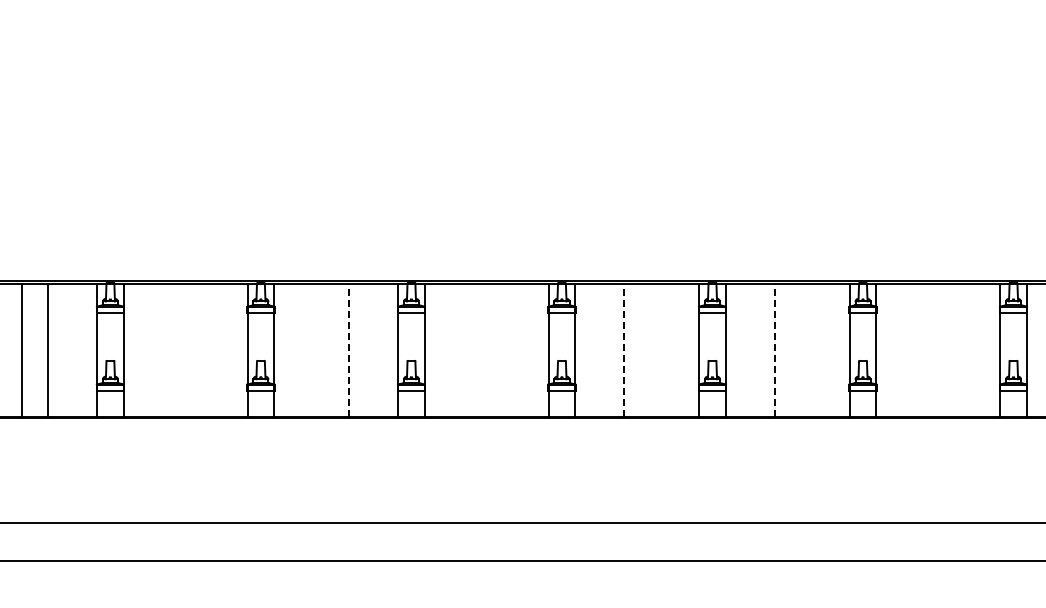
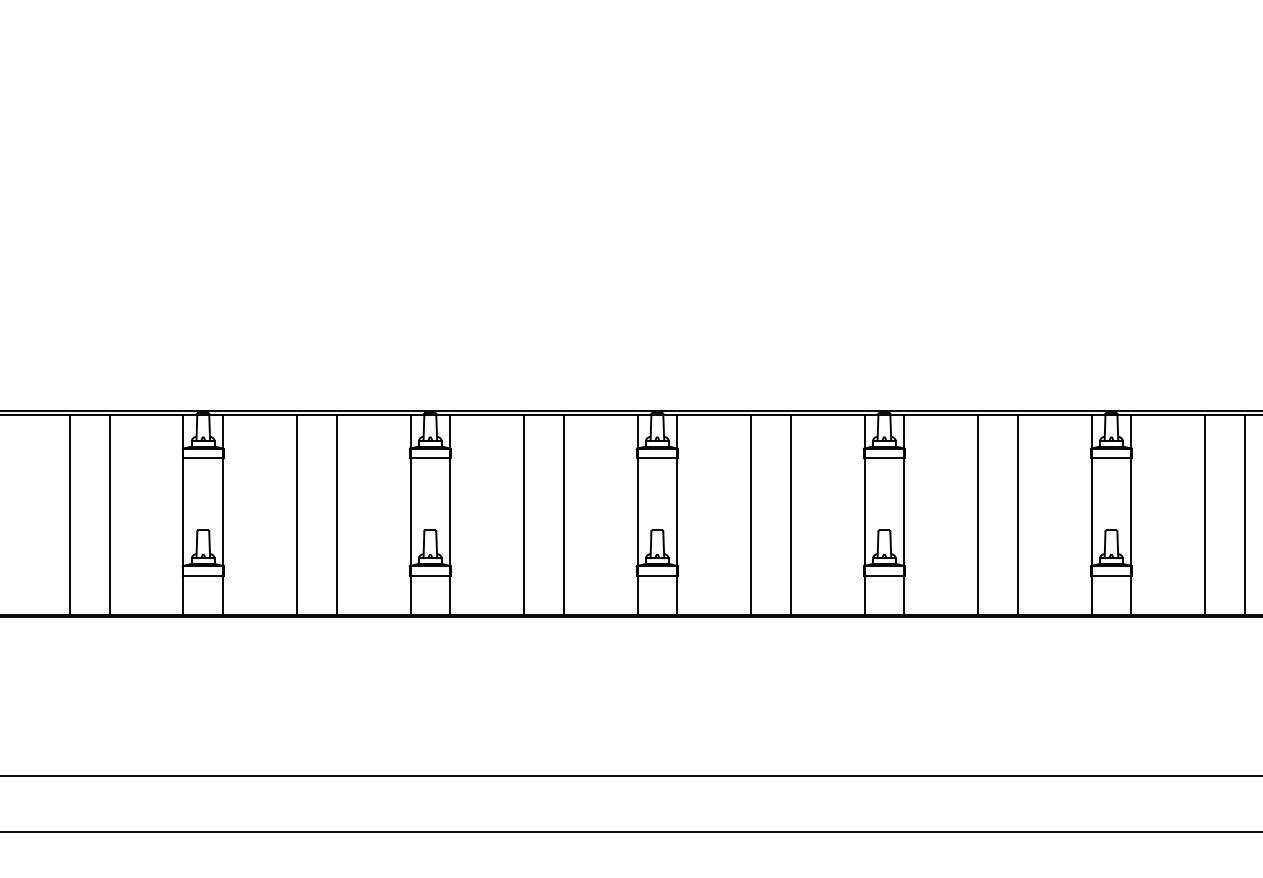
line: (349, 349) -> (336, 513), dashed -> solid
line: (624, 349) -> (751, 513), dashed -> solid
line: (774, 349) -> (977, 513), dashed -> solid
line: (172, 350) -> (69, 514), added
line: (198, 350) -> (109, 514), added
line: (323, 350) -> (297, 514), added
line: (473, 350) -> (523, 514), added
line: (499, 350) -> (563, 514), added
line: (650, 350) -> (790, 514), added
line: (800, 350) -> (1017, 514), added
line: (925, 350) -> (1205, 514), added
line: (951, 350) -> (1244, 514), added

